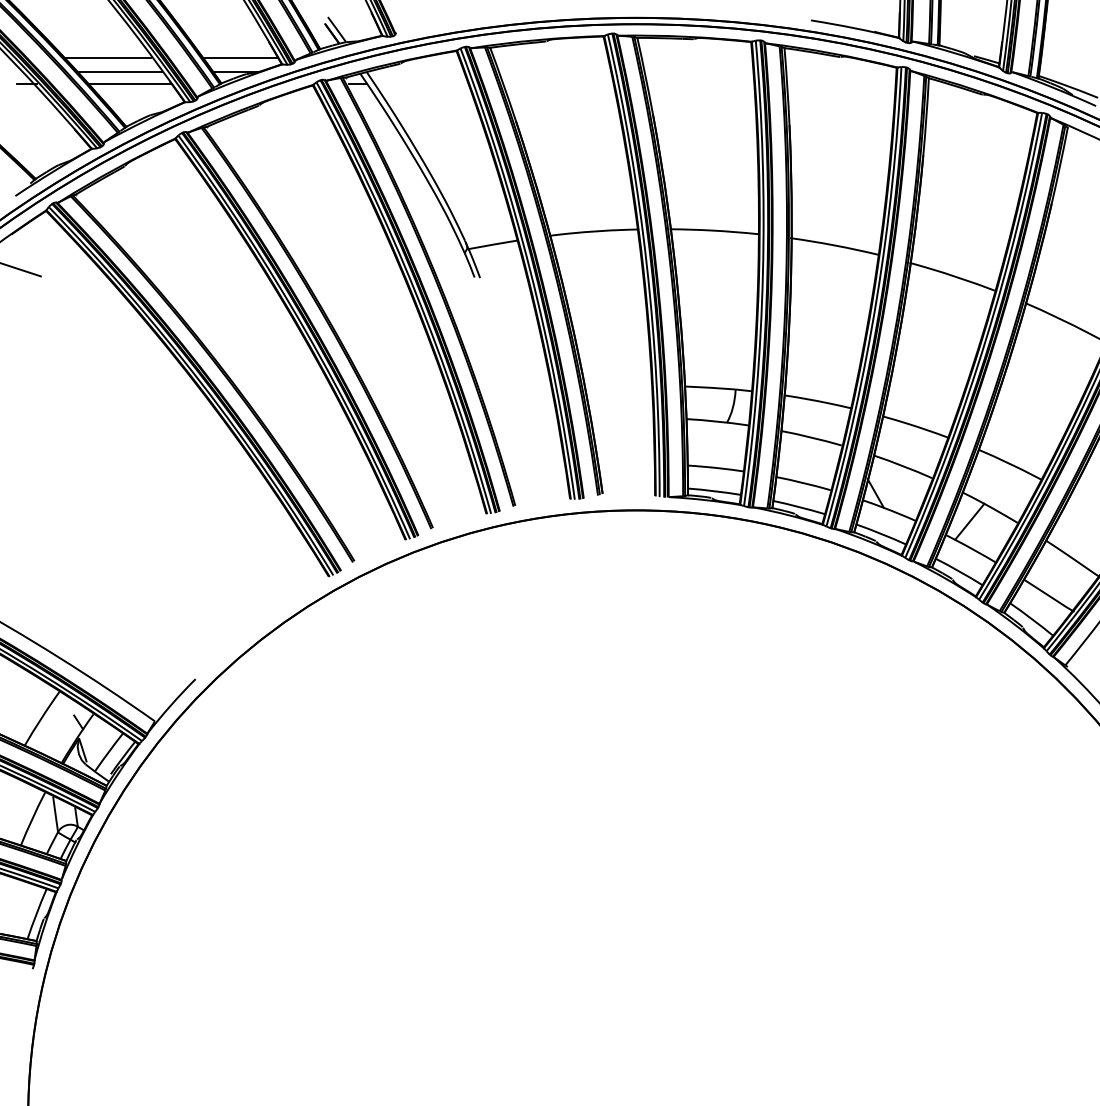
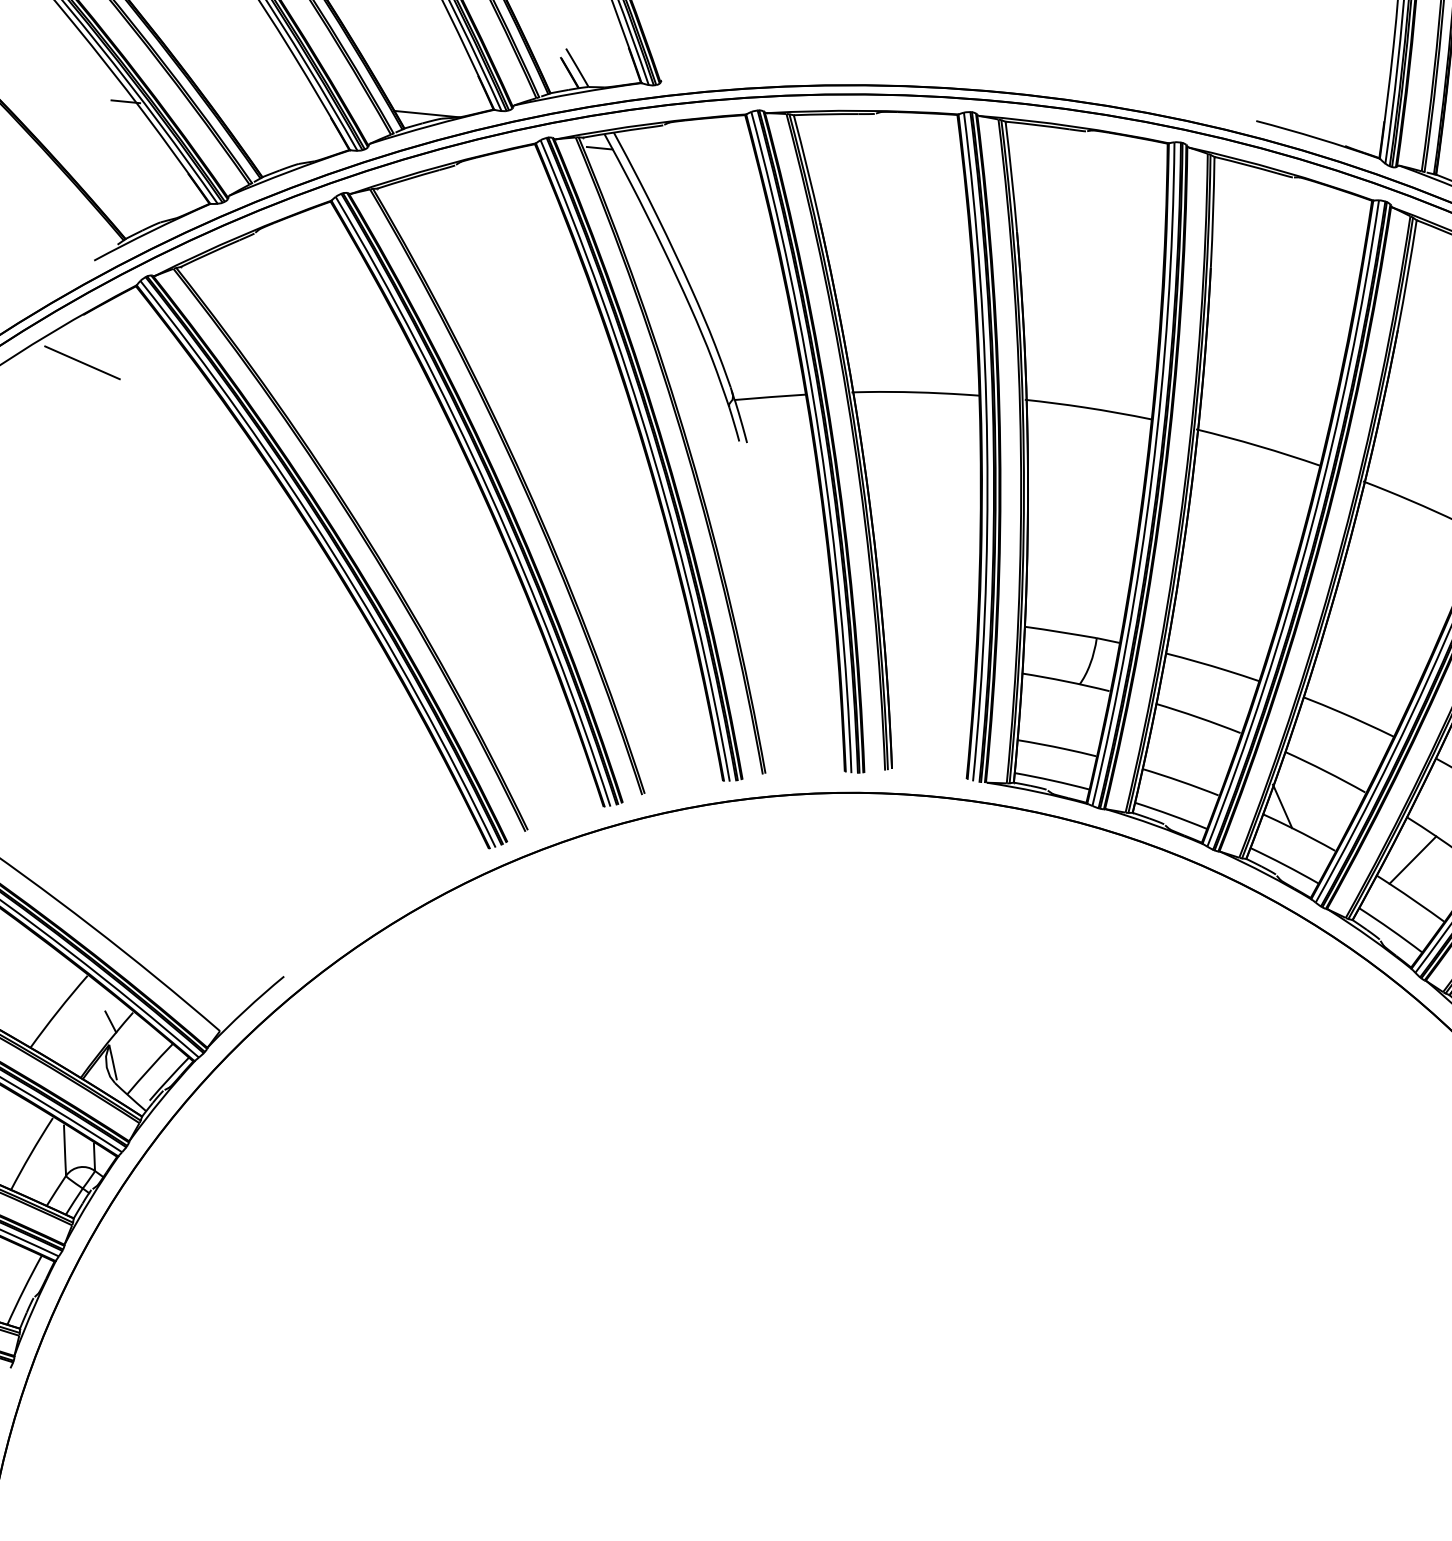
line: (107, 57) -> (245, 75), removed
line: (239, 57) -> (434, 93), removed
line: (119, 71) -> (260, 97), removed
line: (128, 83) -> (271, 115), removed

